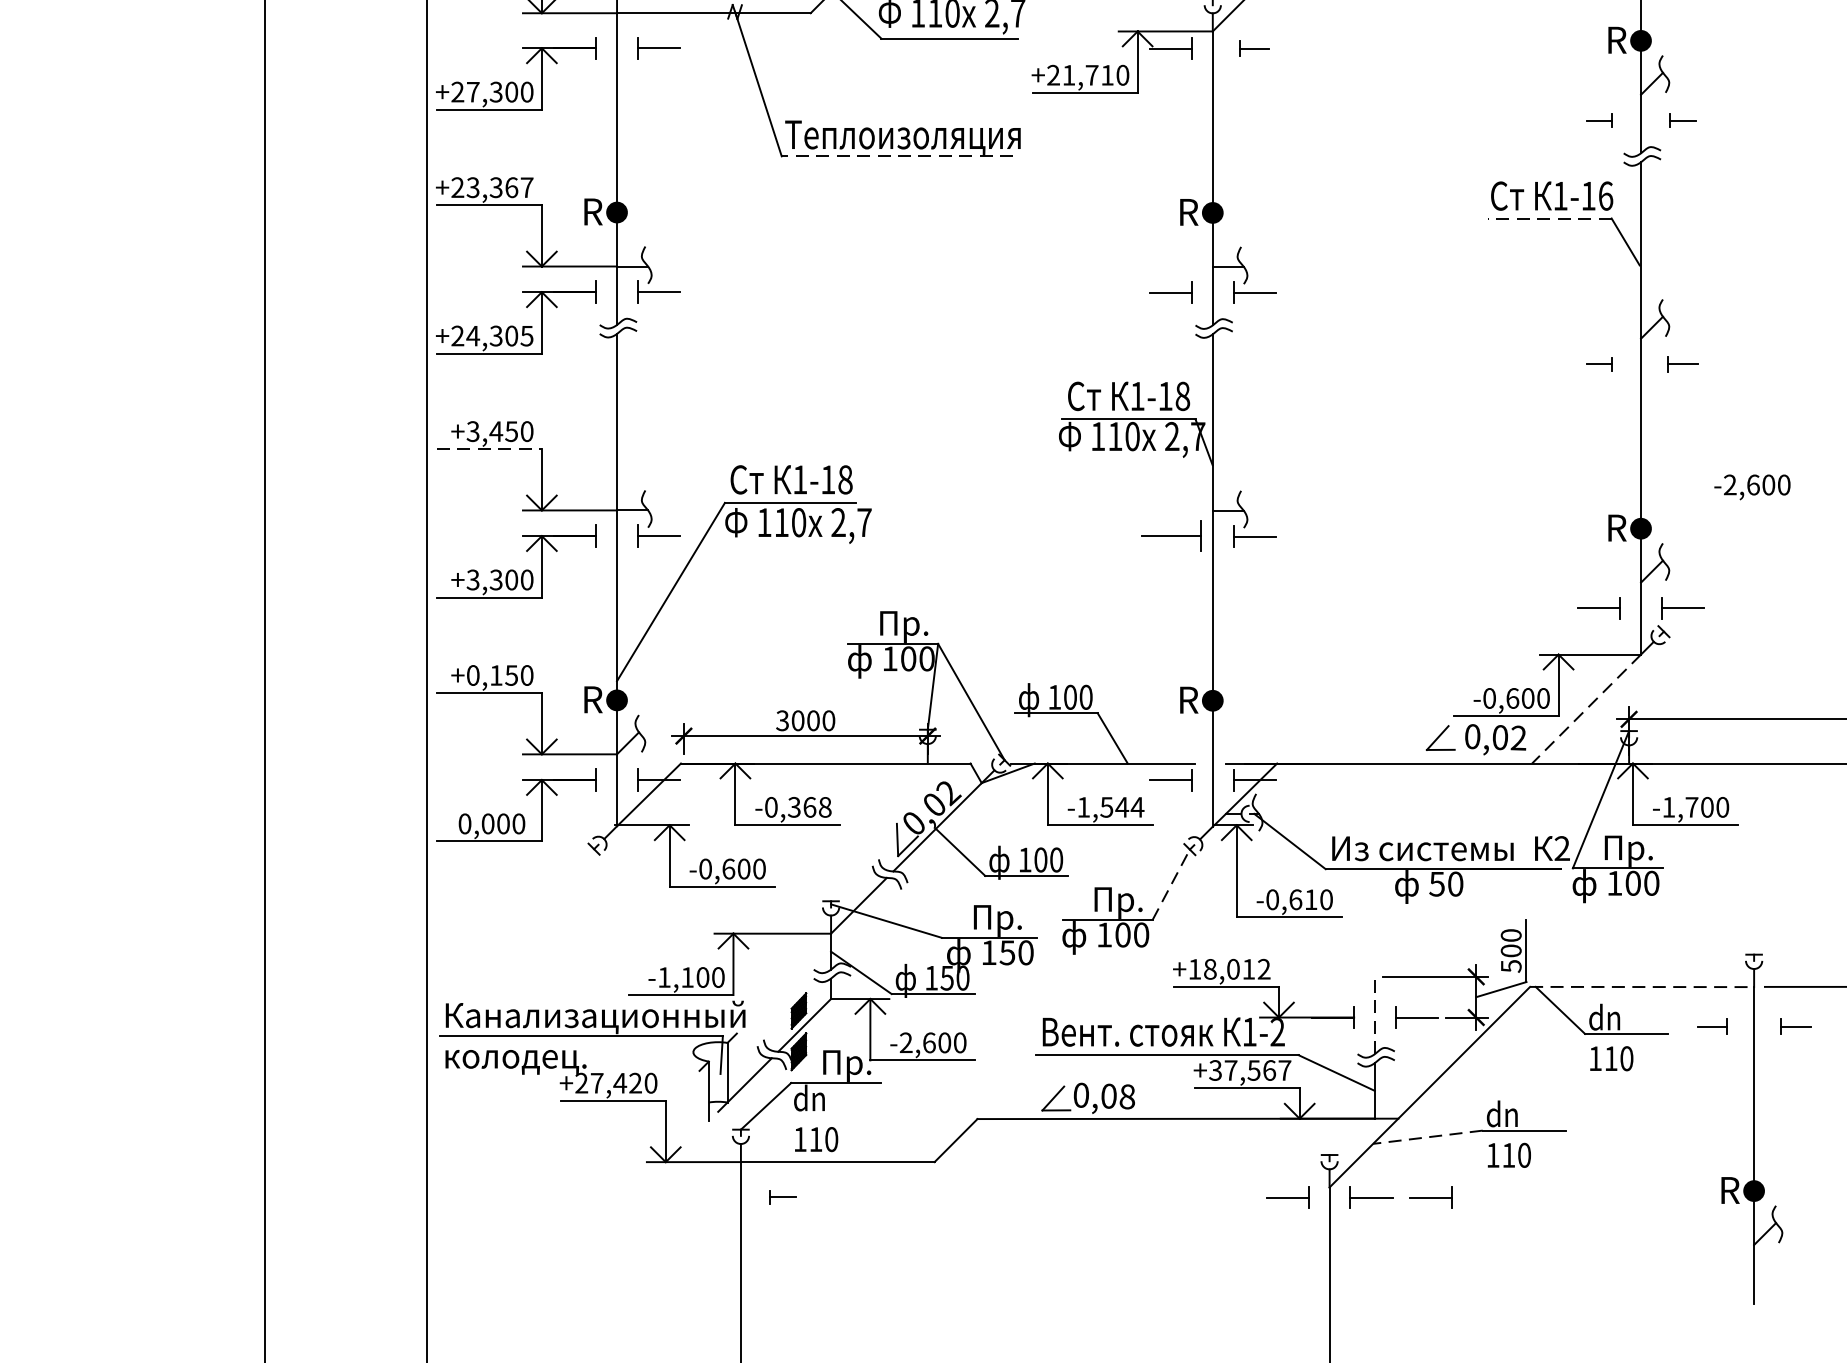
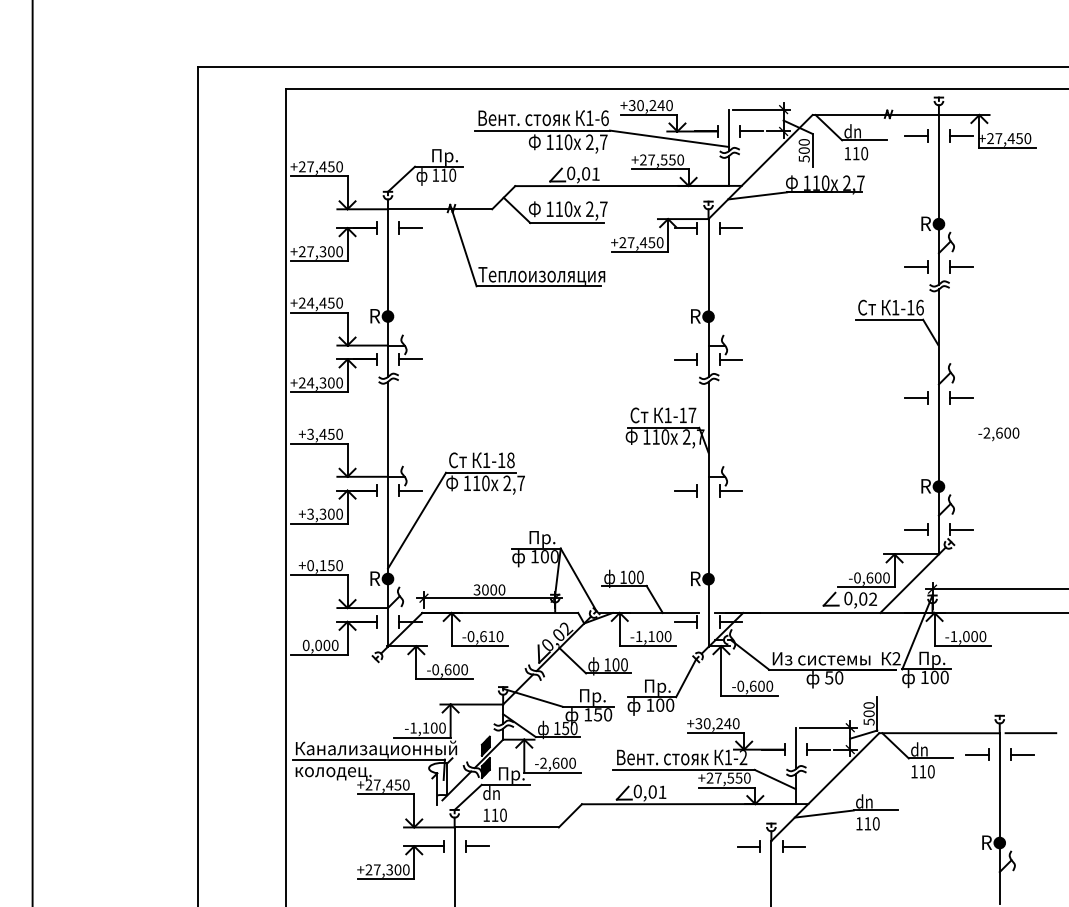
part: (1253, 48) -> (730, 228), size x1.43
text: (1088, 74) -> (641, 242), +21,710 -> +27,450
part: (1599, 119) -> (916, 266), size x1.67
part: (1682, 119) -> (961, 266), size x1.67
line: (896, 156) -> (538, 286), dashed -> solid
text: (499, 186) -> (324, 302), +23,367 -> +24,450
line: (1549, 218) -> (889, 319), dashed -> solid
text: (526, 335) -> (339, 382), +24,305 -> +24,300
part: (1599, 363) -> (916, 397), size x1.67
part: (1682, 363) -> (961, 397), size x1.43
text: (1182, 396) -> (692, 415), 1-18 -> 1-17
line: (489, 448) -> (319, 443), dashed -> solid
text: (1751, 487) -> (998, 434), moved
part: (1169, 535) -> (685, 490), size x0.71
line: (1586, 710) -> (909, 584), dashed -> solid
text: (809, 807) -> (491, 636), -0,368 -> -0,610
text: (1121, 807) -> (659, 636), -1,544 -> -1,100
text: (1692, 807) -> (966, 636), -1,700 -> -1,000
line: (1171, 883) -> (686, 677), dashed -> solid
text: (1311, 898) -> (761, 685), -0,610 -> -0,600
text: (1229, 968) -> (717, 723), +18,012 -> +30,240
line: (1643, 987) -> (940, 733), dashed -> solid
line: (1374, 1015) -> (795, 748), dashed -> solid
part: (1712, 1026) -> (977, 754), size x1.43
part: (1796, 1026) -> (1022, 754), size x1.43
text: (1249, 1069) -> (728, 777), +37,567 -> +27,550
text: (634, 1082) -> (397, 784), +27,420 -> +27,450
text: (1127, 1097) -> (662, 792), 0,08 -> 0,01
line: (1428, 1138) -> (824, 814), dashed -> solid
part: (783, 1197) -> (477, 846), size x1.67
part: (1430, 1197) -> (825, 846), removed
part: (640, 1221) -> (400, 859), added

